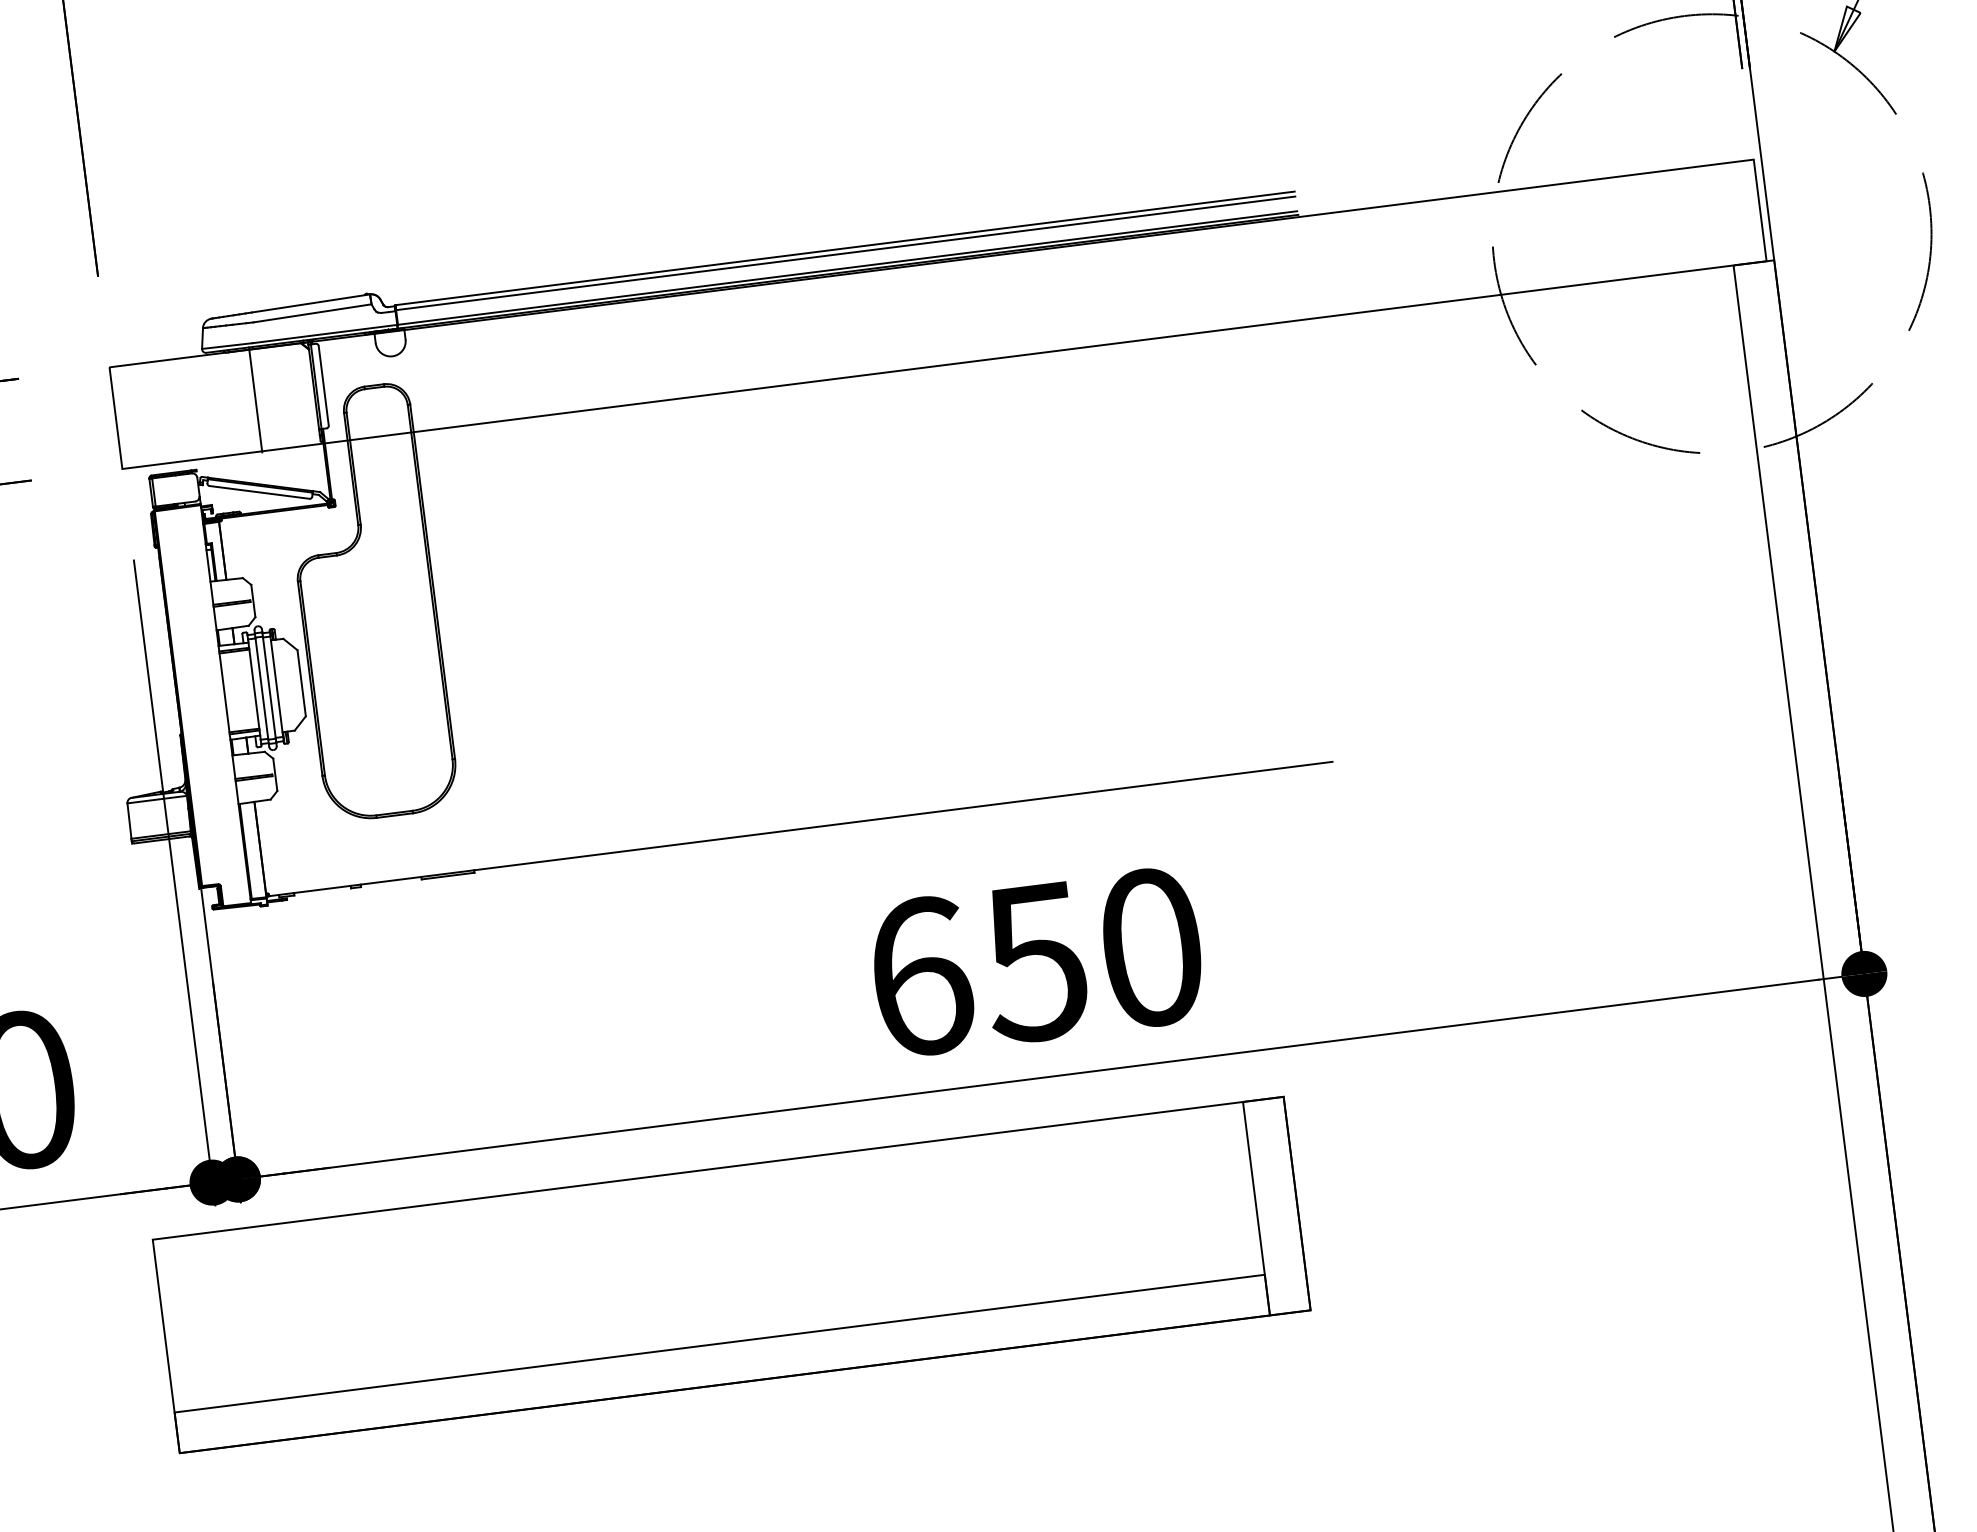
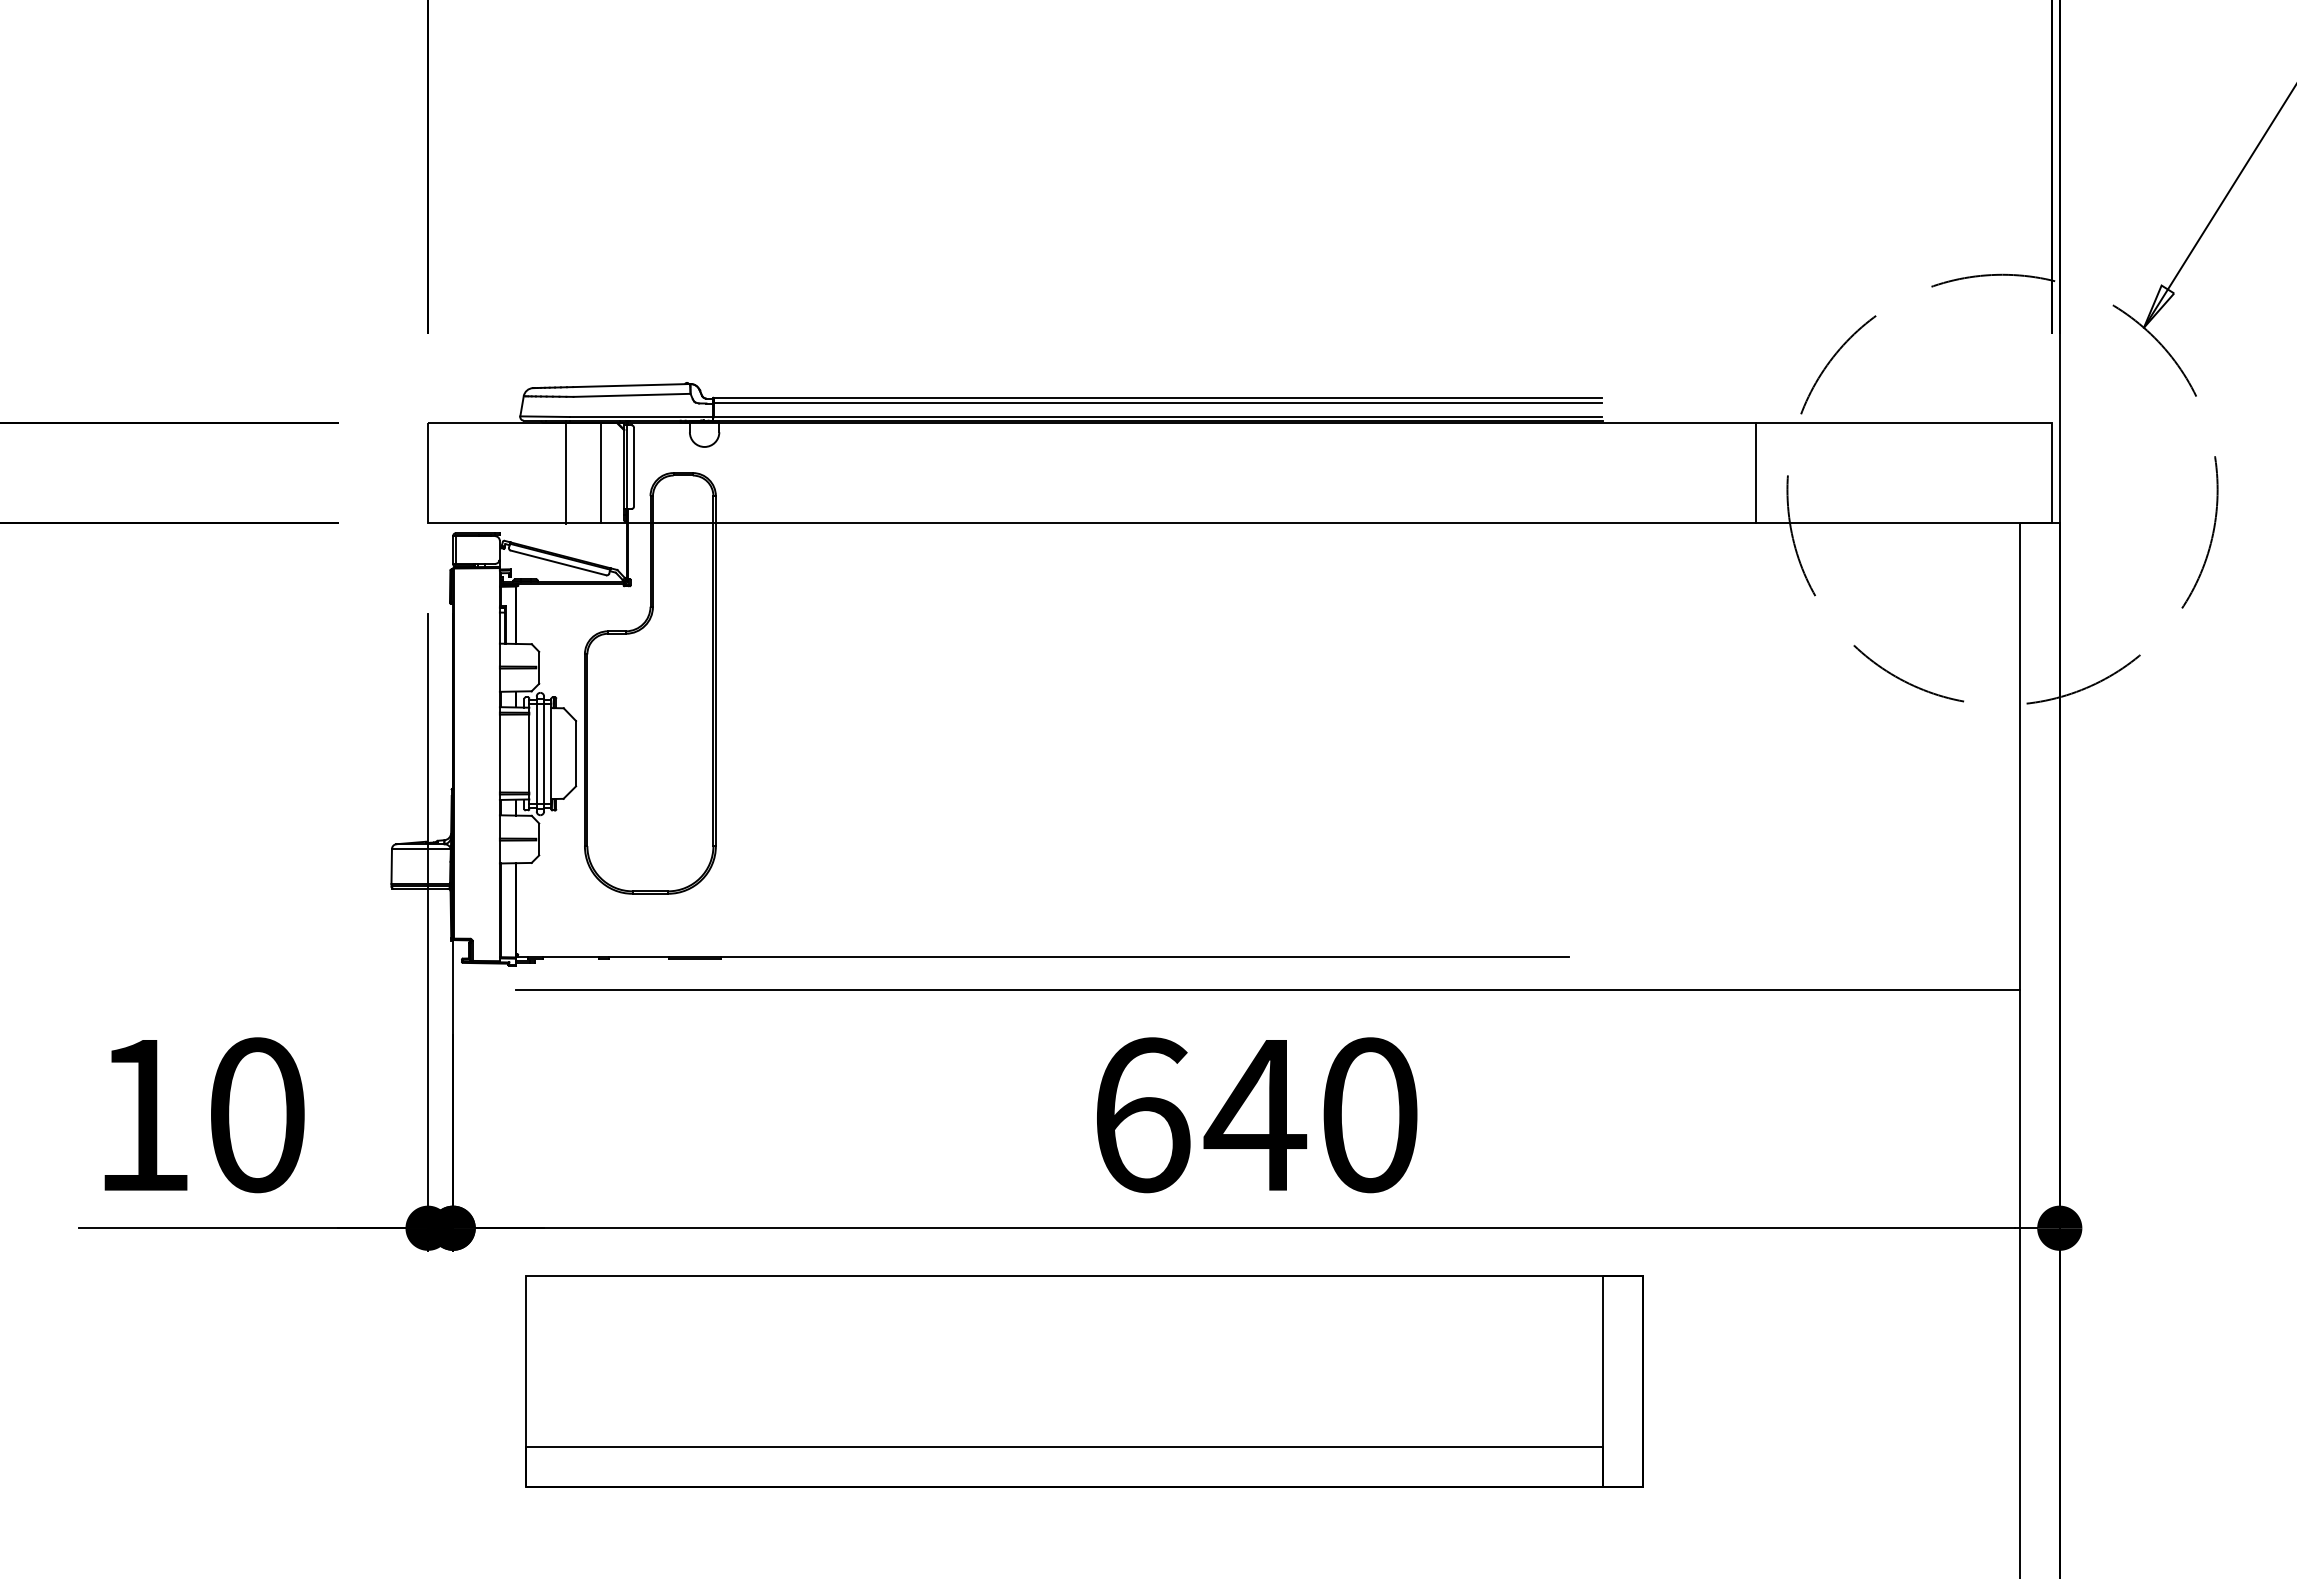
line: (1460, 247) -> (1756, 472), added
line: (291, 395) -> (601, 472), added
line: (1031, 834) -> (1267, 990), added
text: (1035, 963) -> (1255, 1116), 650 -> 640
part: (731, 1274) -> (1084, 1381), moved

